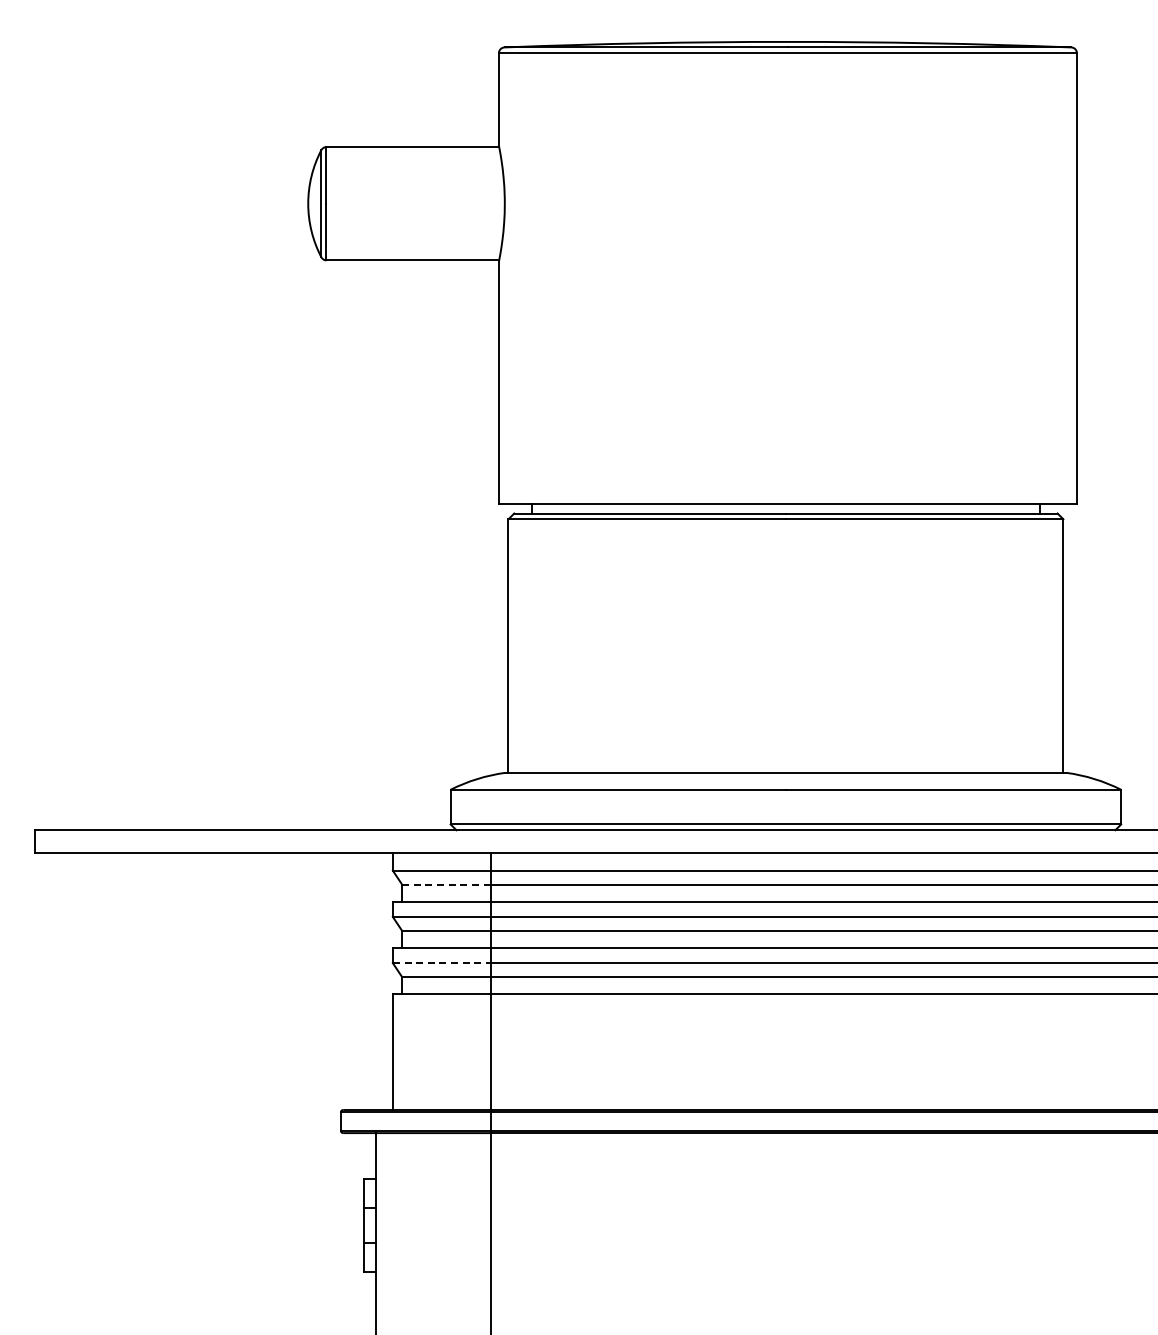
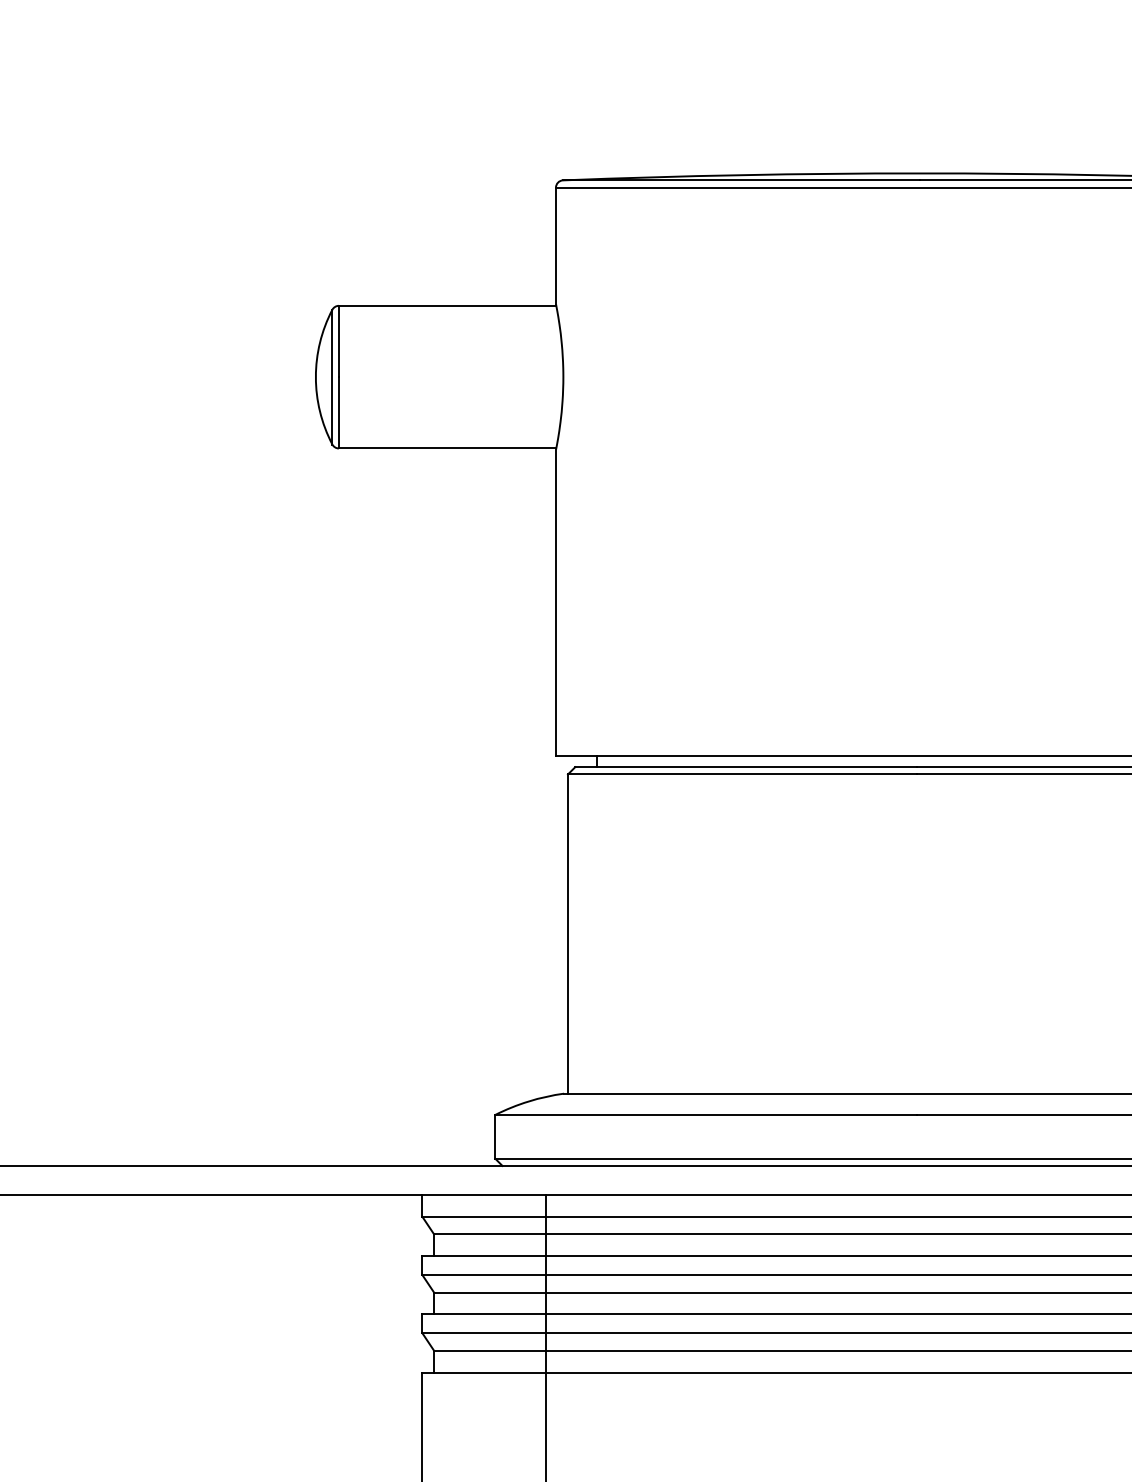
line: (446, 884) -> (489, 1234), dashed -> solid
line: (442, 963) -> (484, 1333), dashed -> solid

